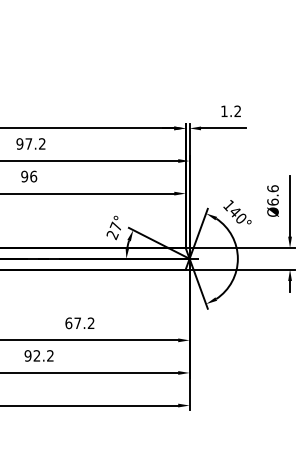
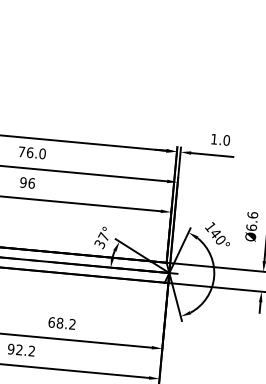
text: (237, 111) -> (226, 140), 1.2 -> 1.0
text: (30, 143) -> (31, 152), 97.2 -> 76.0
text: (112, 235) -> (99, 244), 27° -> 37°
text: (77, 323) -> (59, 323), 67.2 -> 68.2

